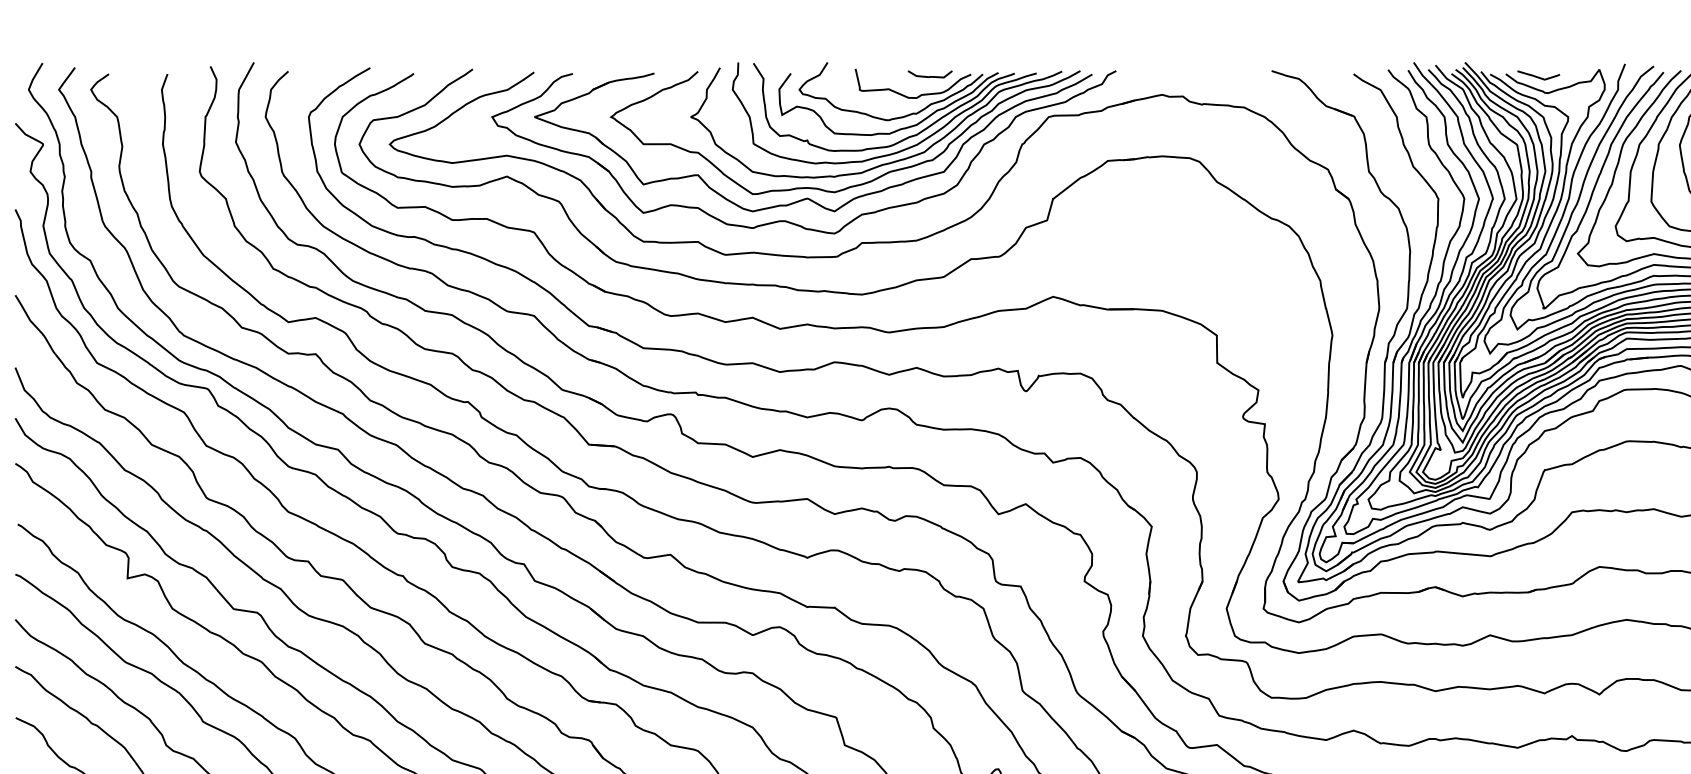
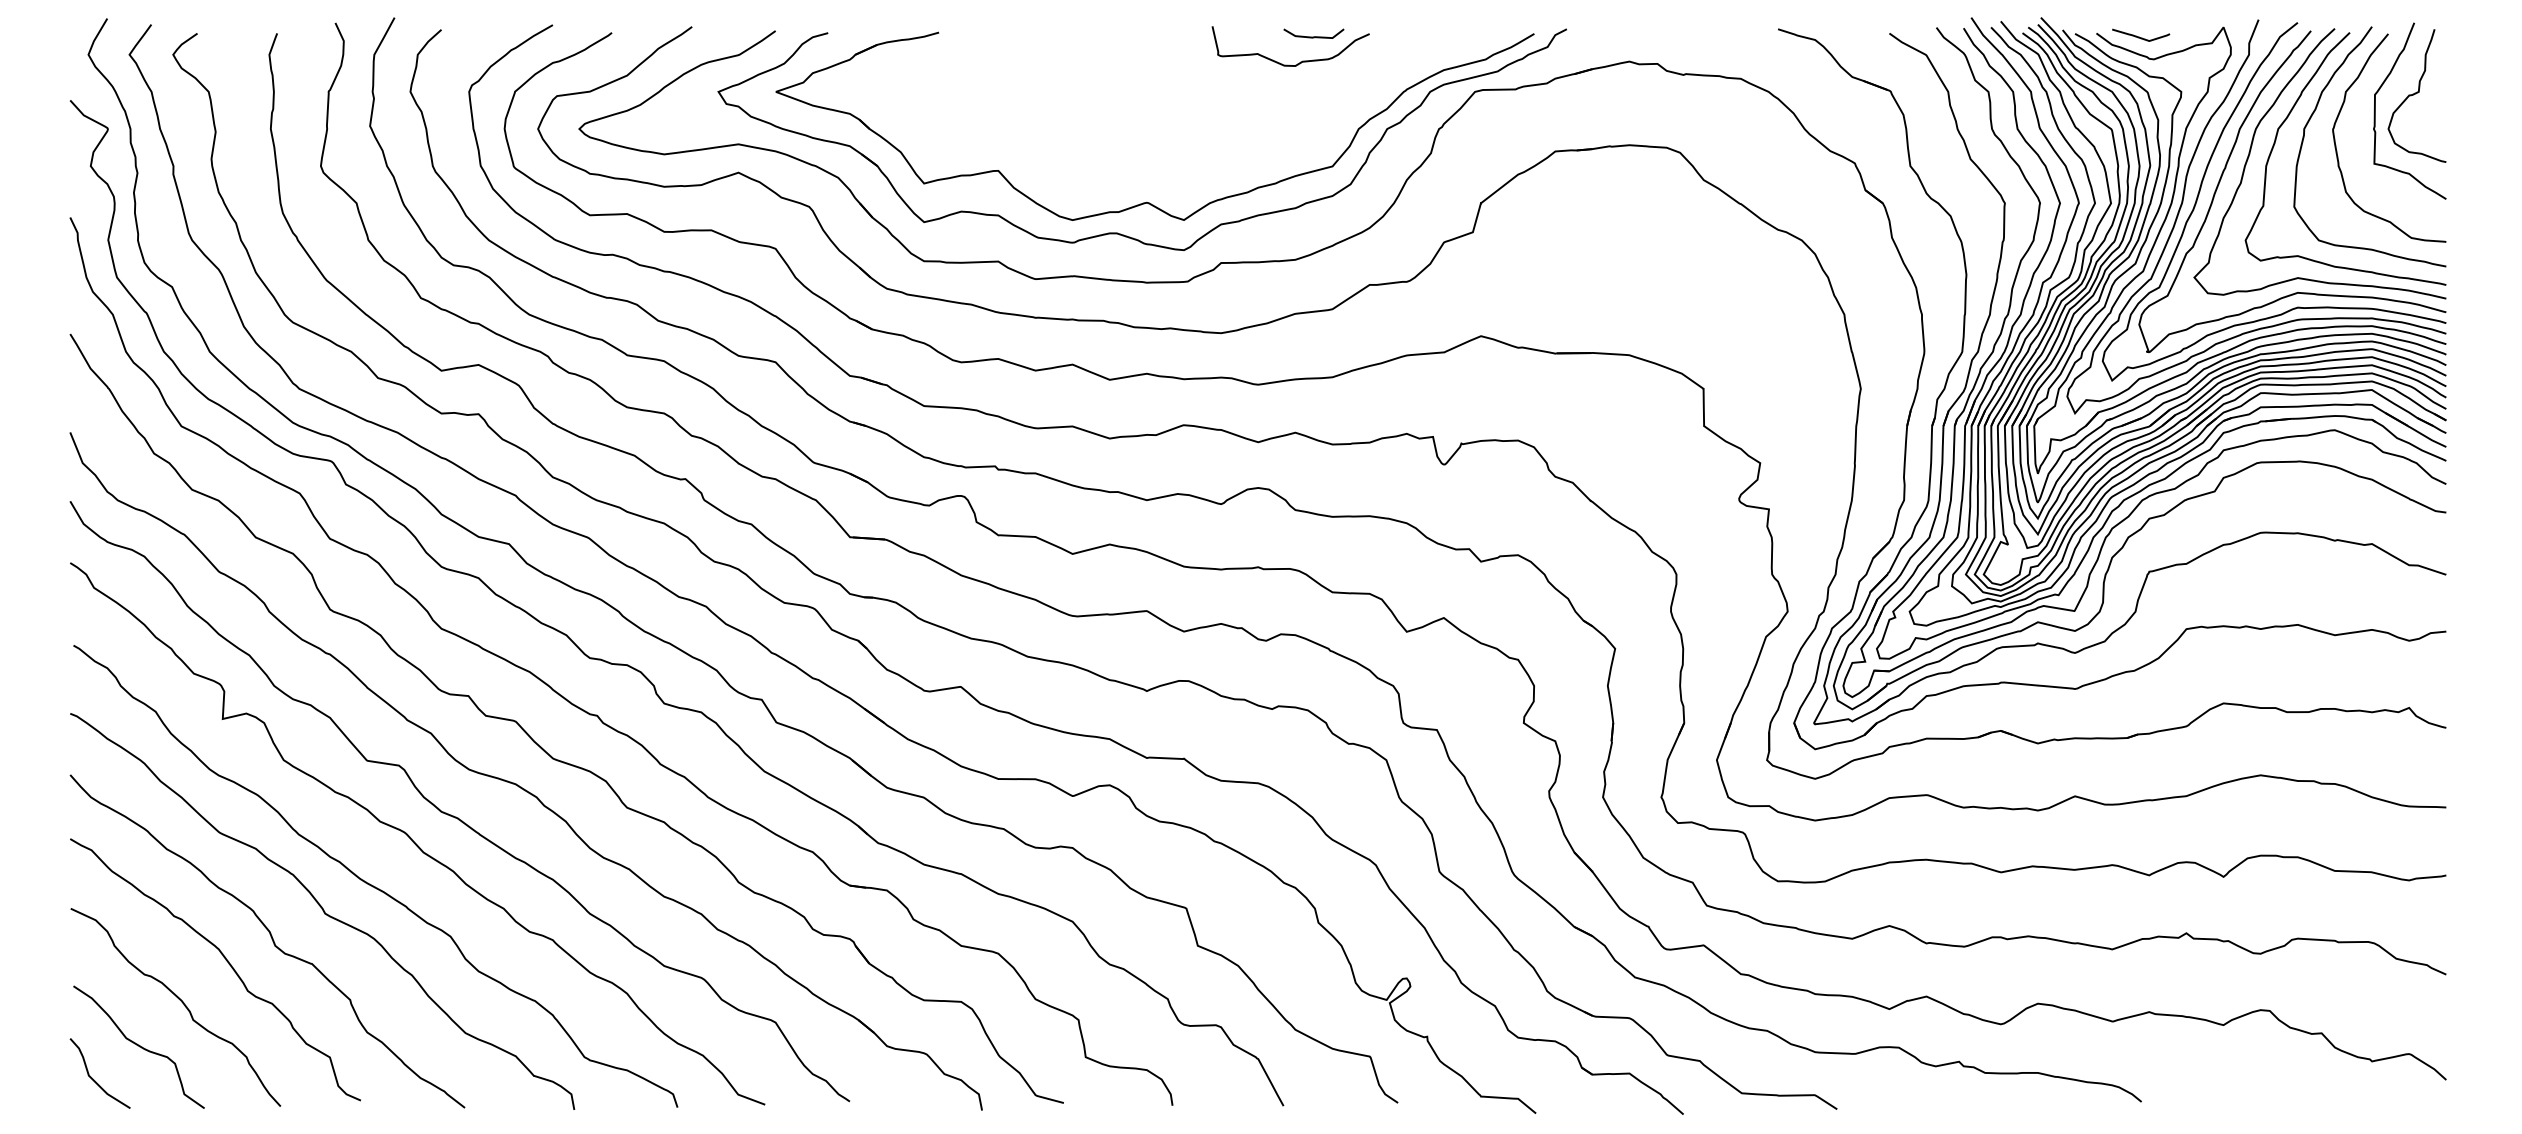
part: (845, 133) -> (1198, 114), removed

